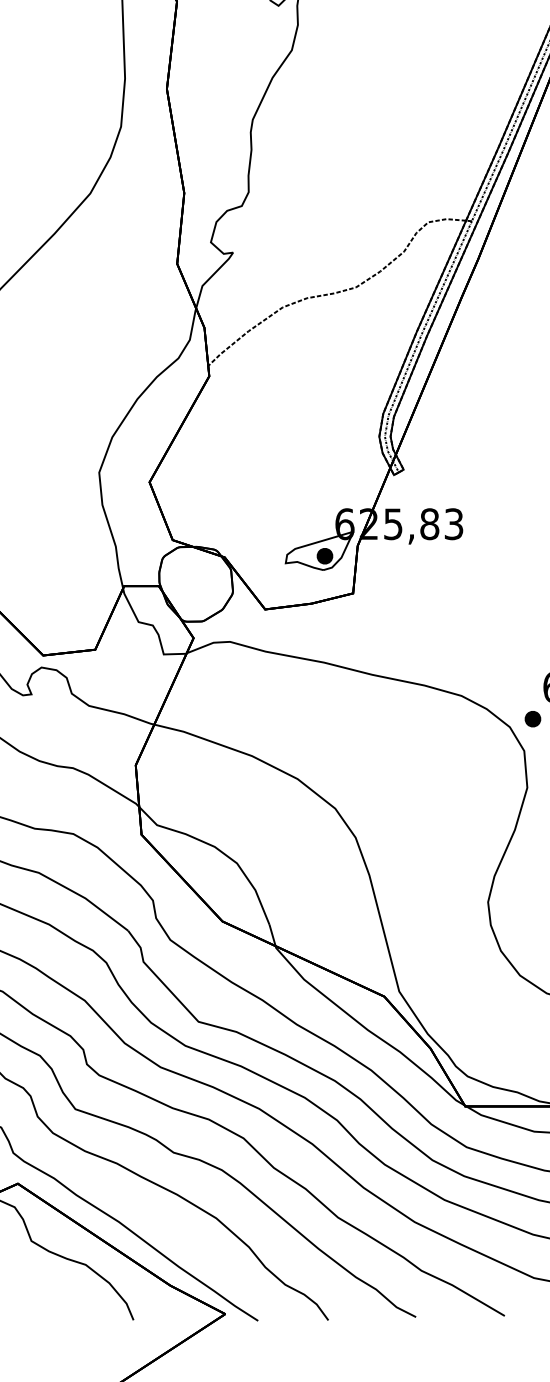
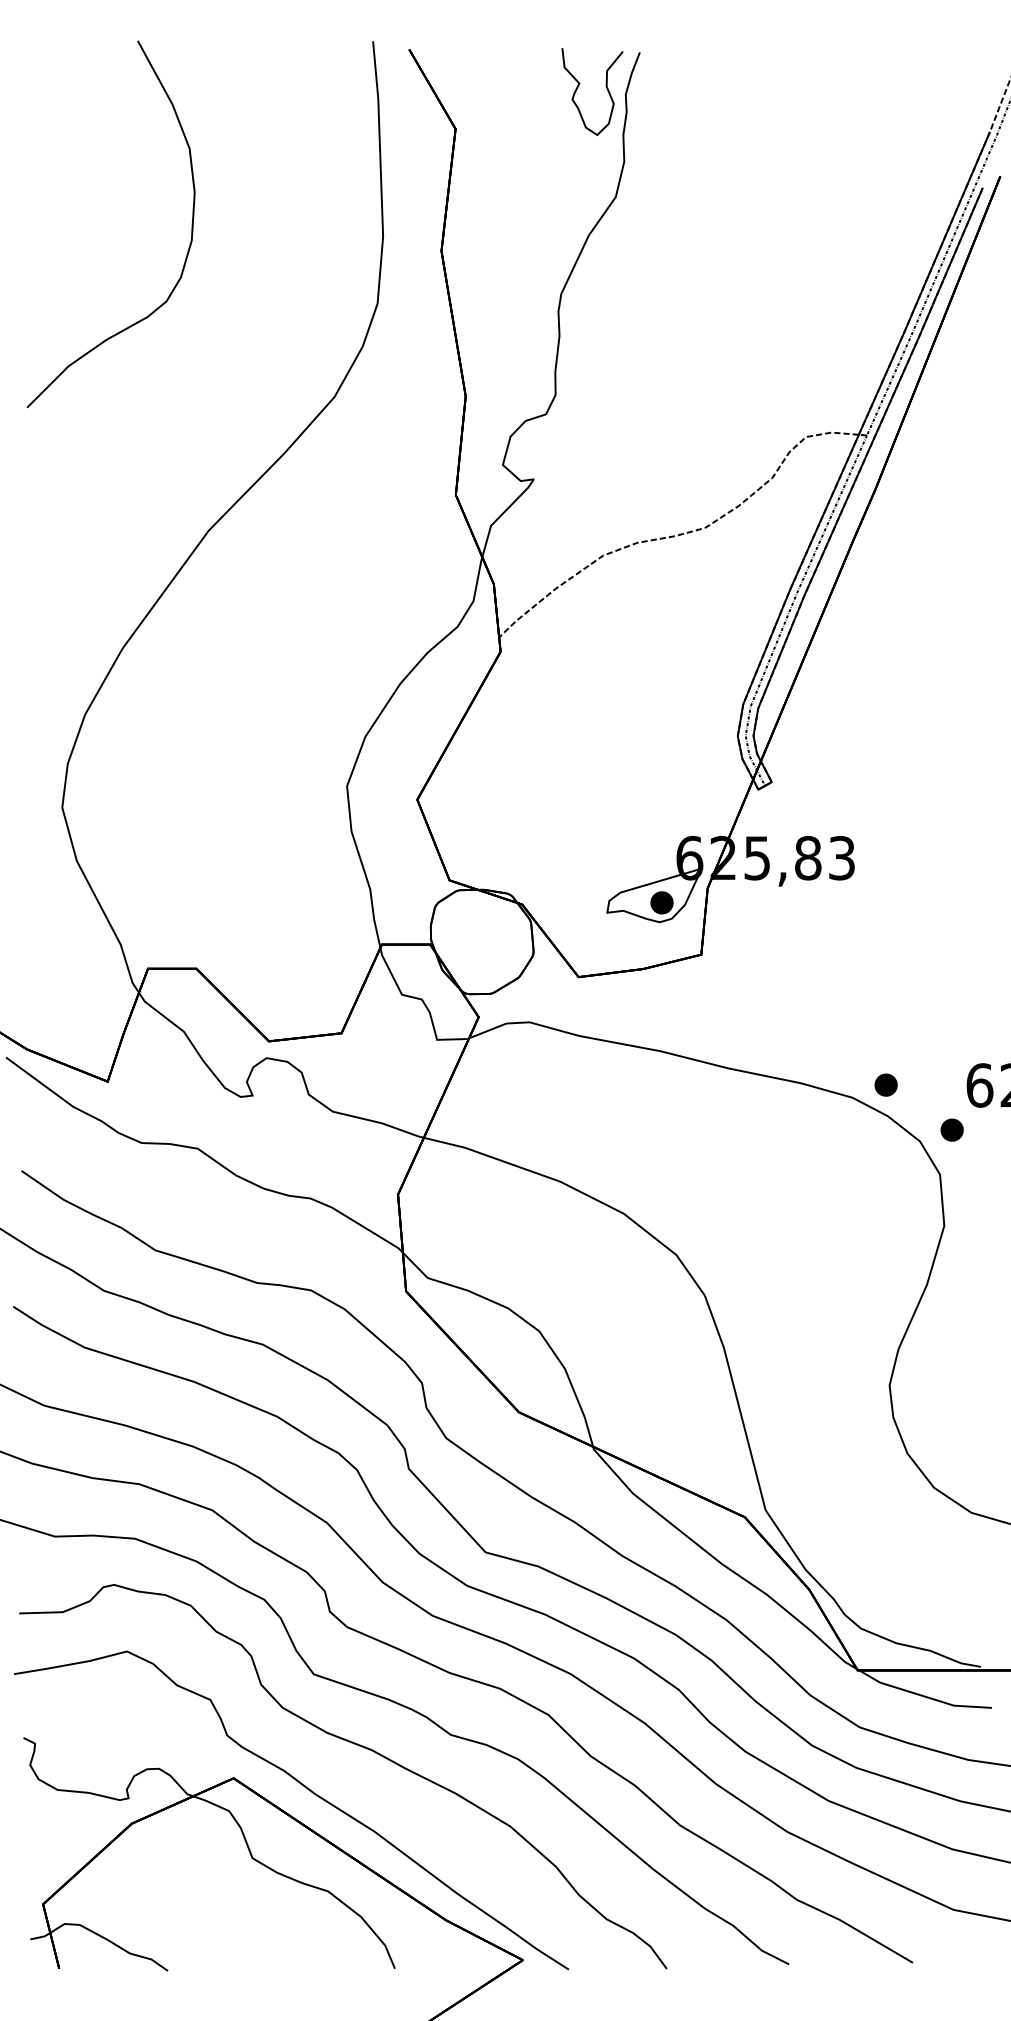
part: (485, 686) -> (885, 1084), added

